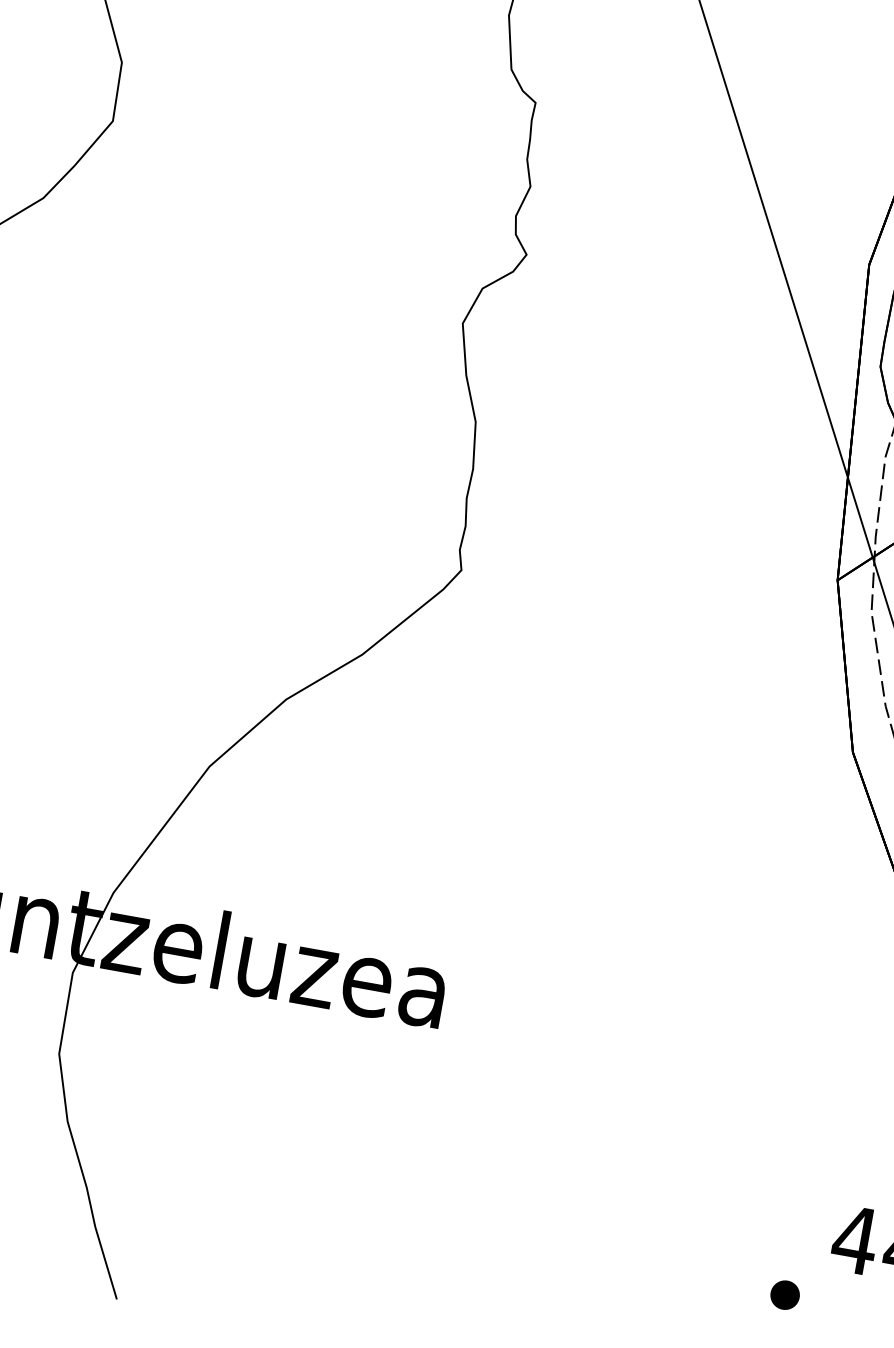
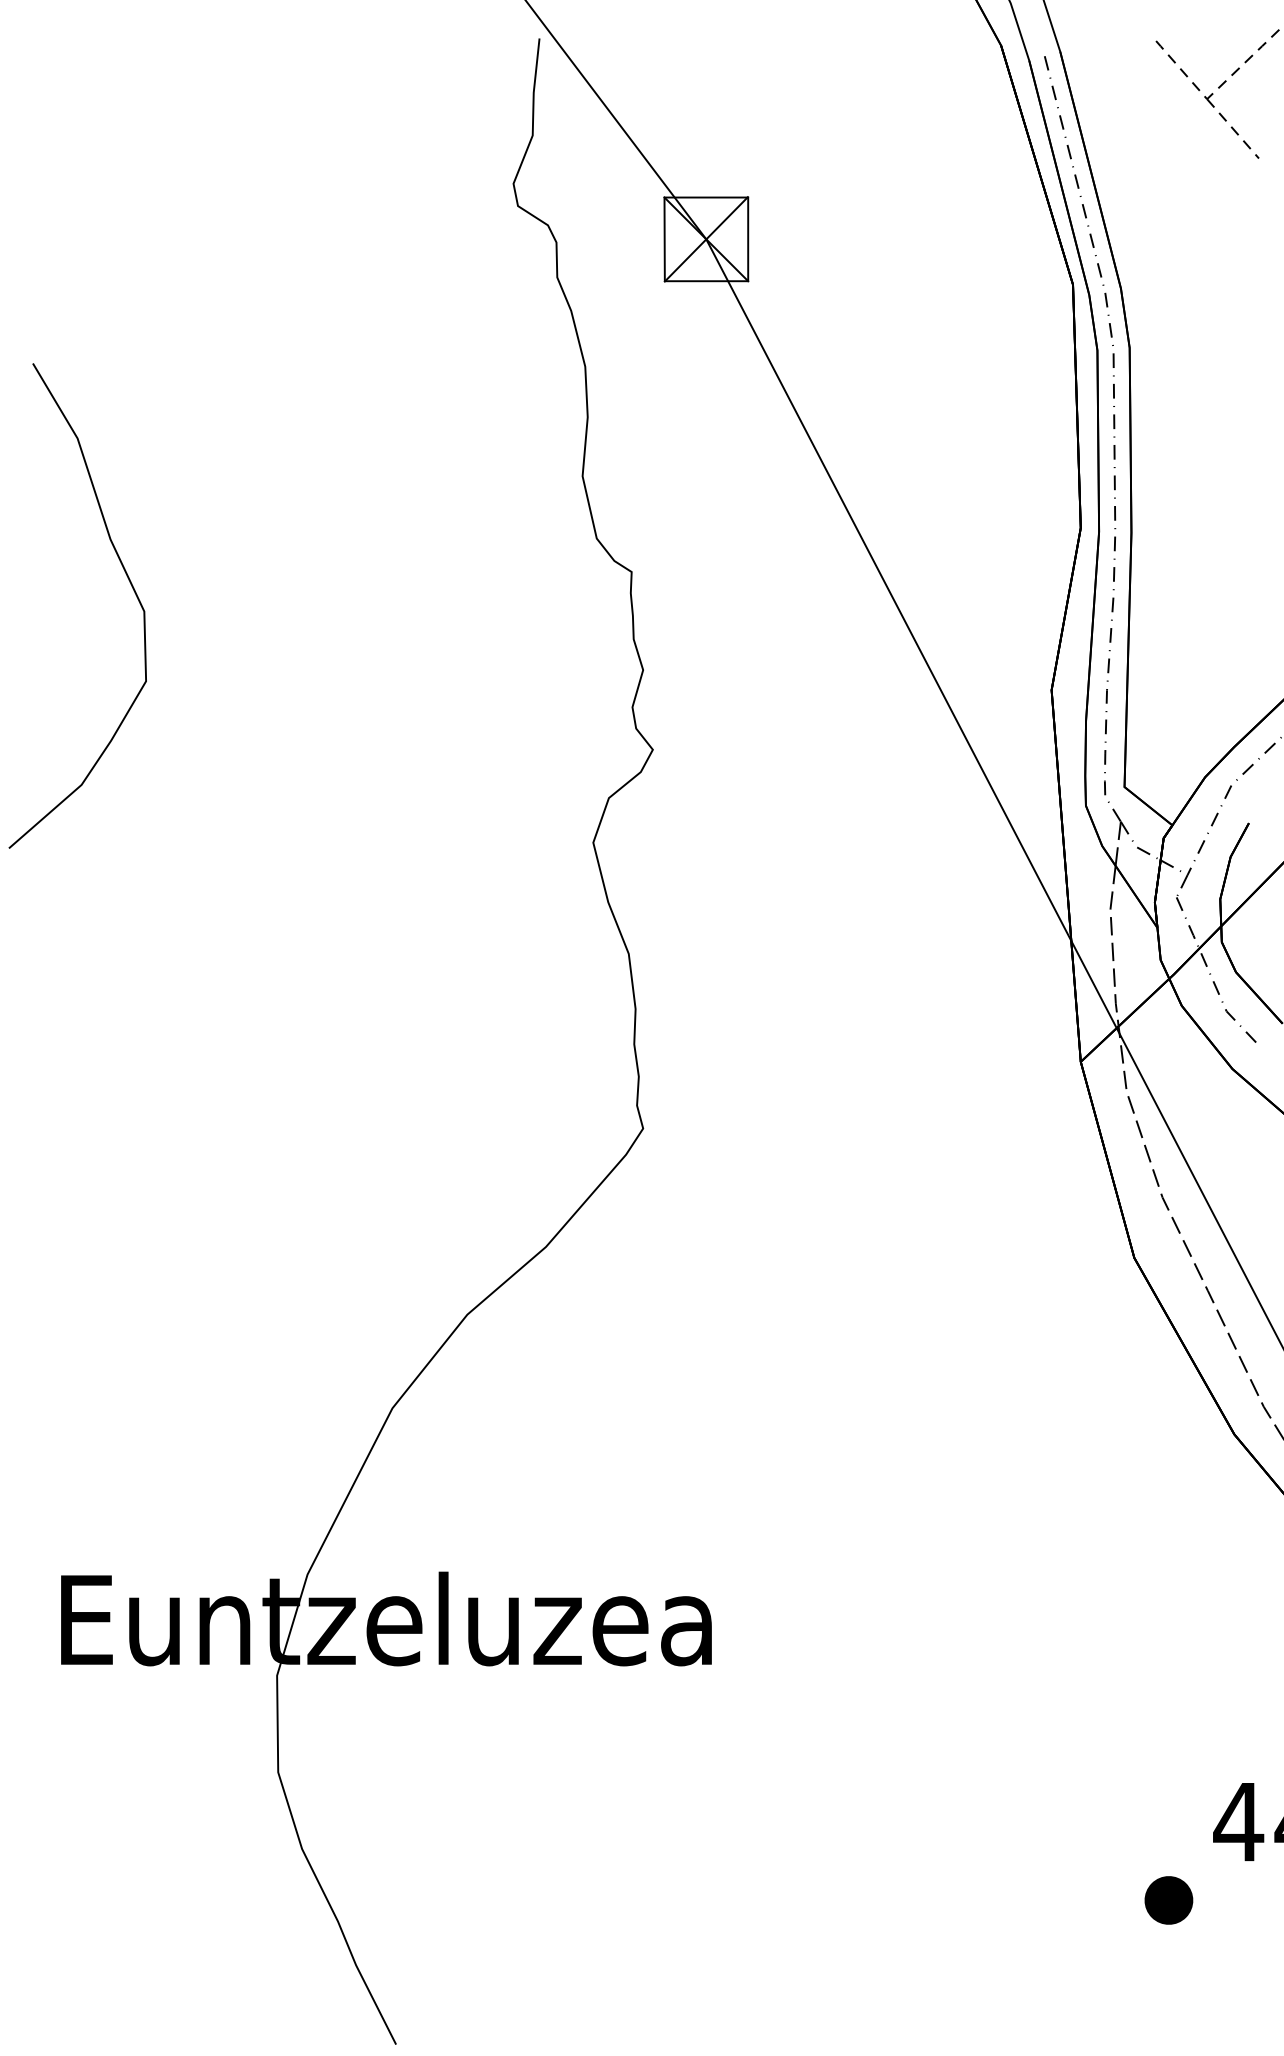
part: (784, 1295) -> (1168, 1900), size x1.4

